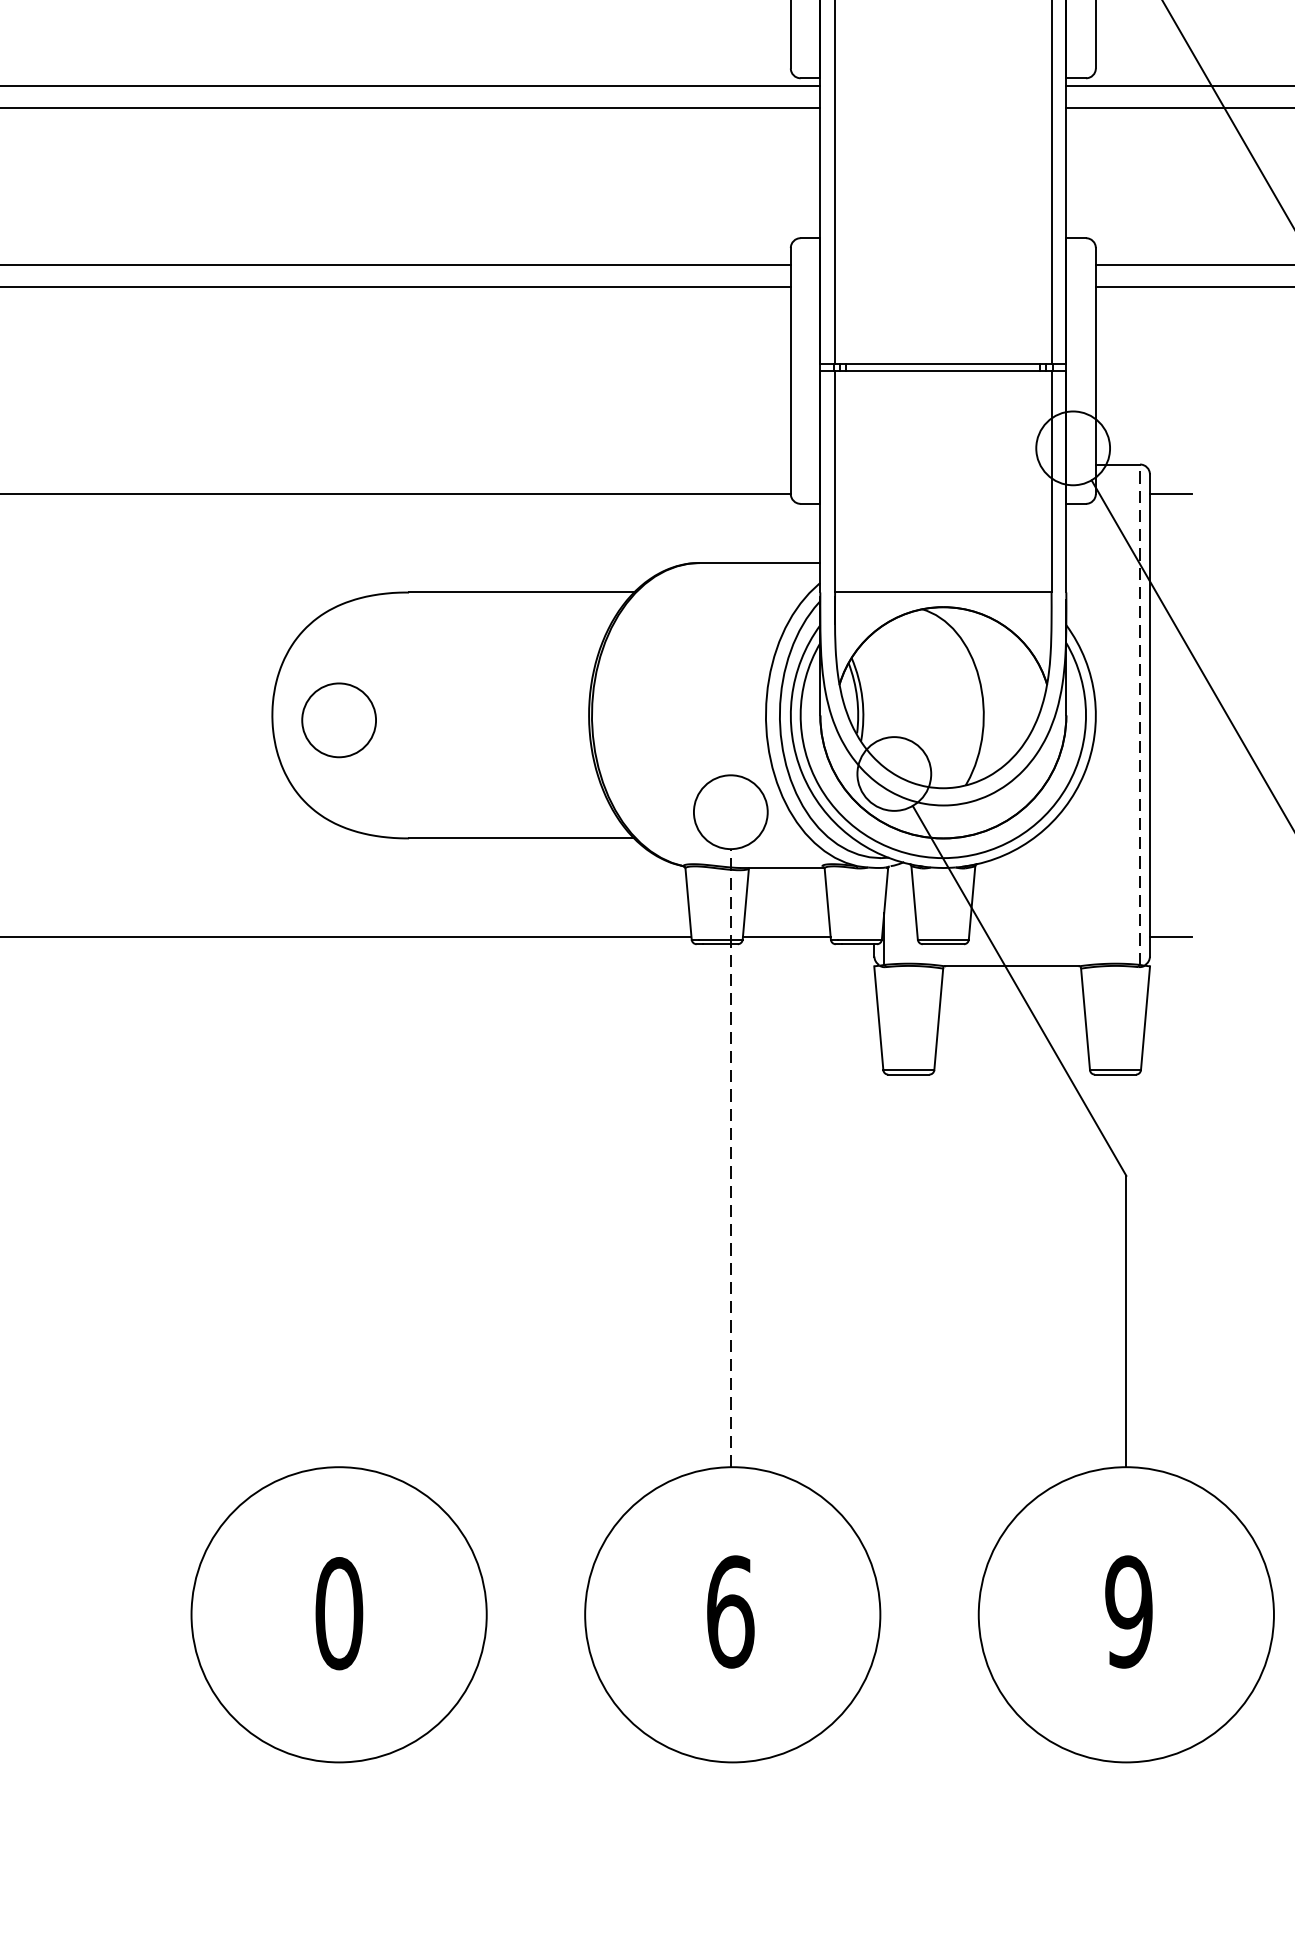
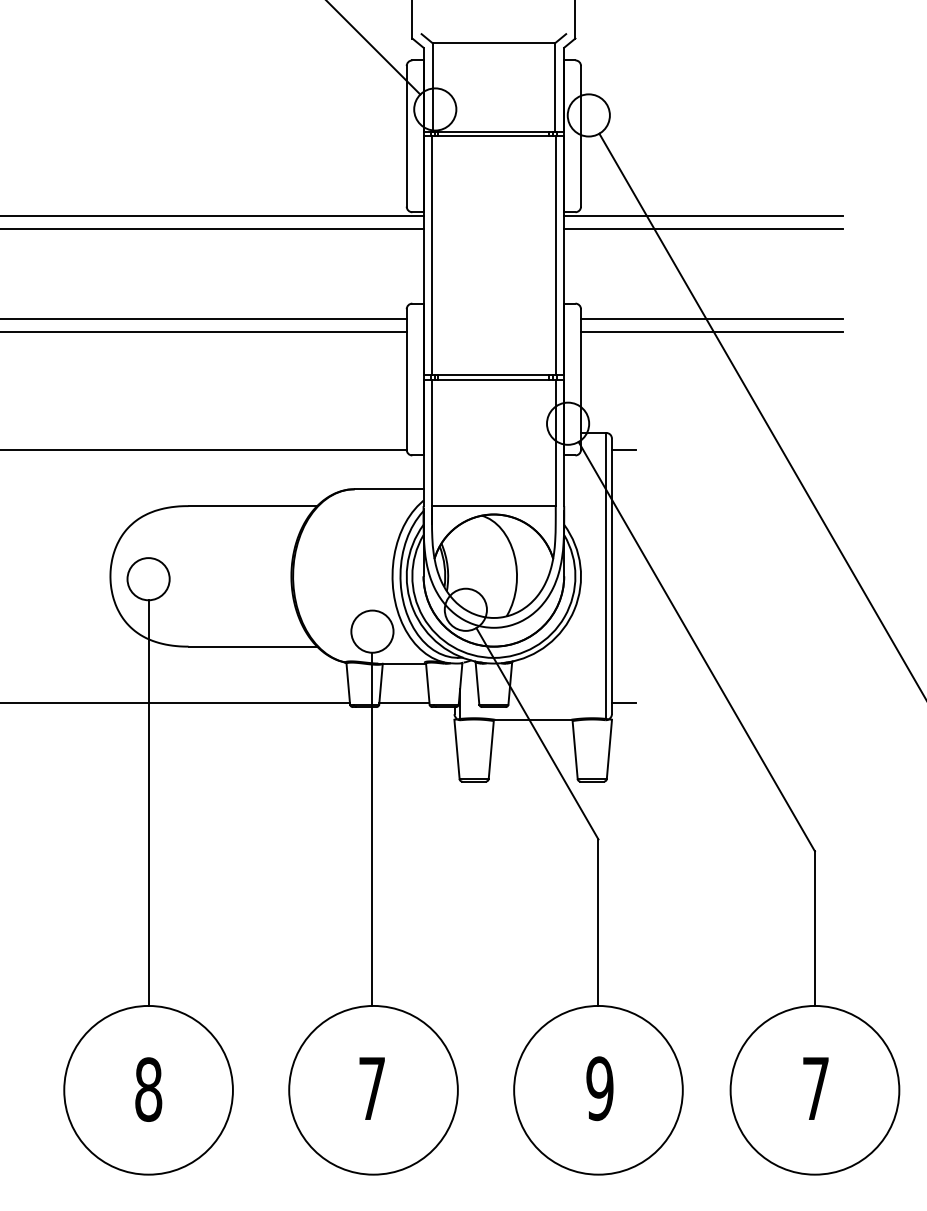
line: (1140, 713) -> (606, 575), dashed -> solid
line: (338, 1111) -> (148, 802), added
line: (730, 1158) -> (372, 829), dashed -> solid
text: (730, 1611) -> (372, 1088), 6 -> 7
text: (338, 1613) -> (148, 1089), 0 -> 8

